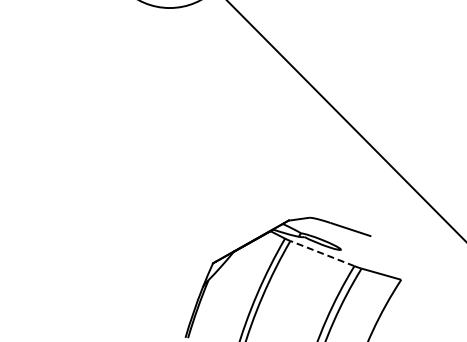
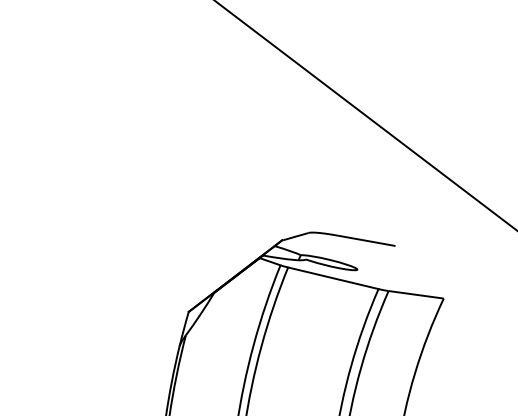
line: (321, 253) -> (332, 278), dashed -> solid

